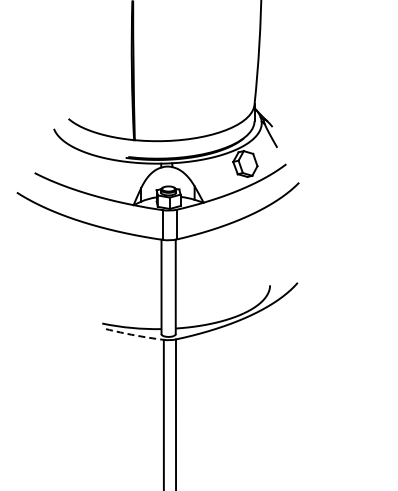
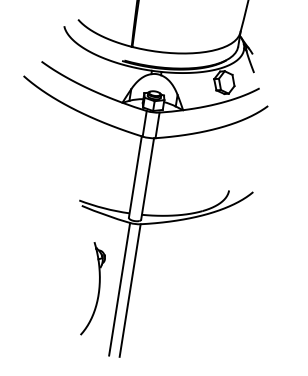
arc: (134, 335) -> (105, 215), dashed -> solid
part: (134, 421) -> (93, 289), added

